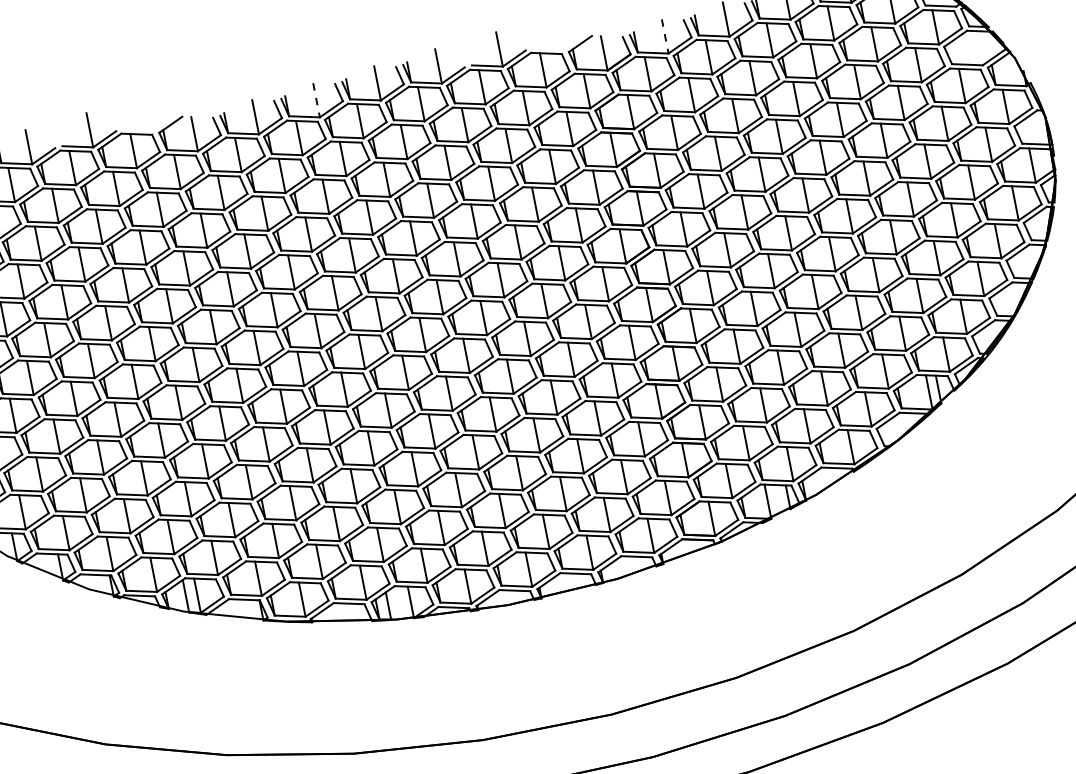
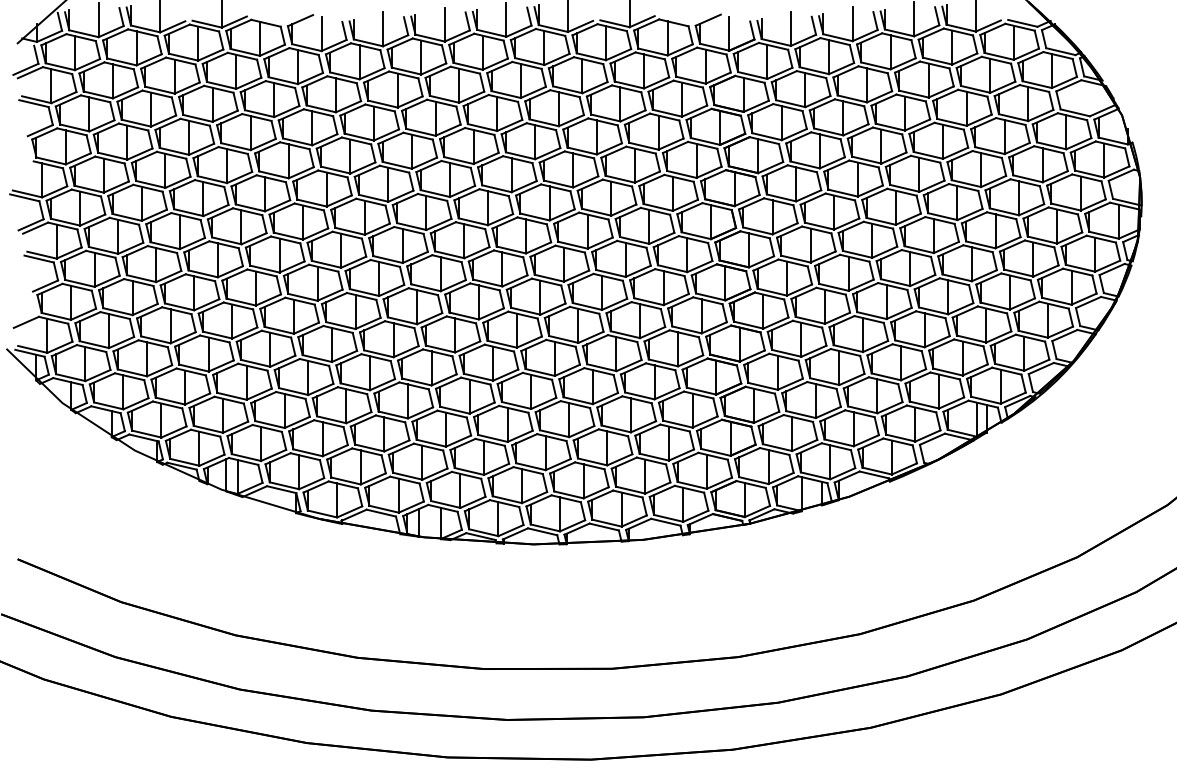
line: (664, 37) -> (790, 29), dashed -> solid
line: (316, 101) -> (444, 25), dashed -> solid

